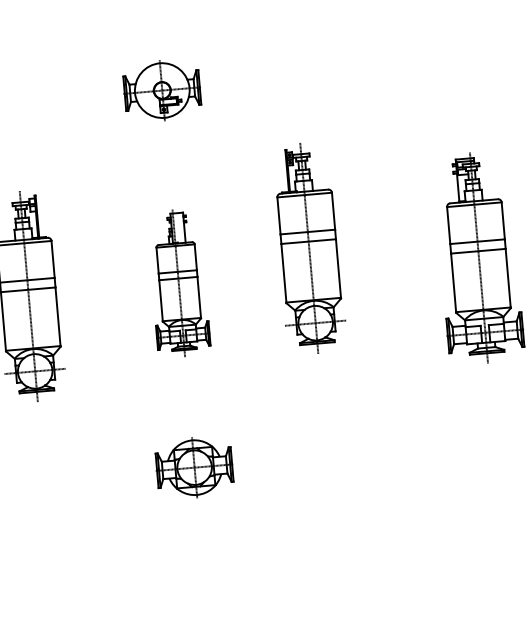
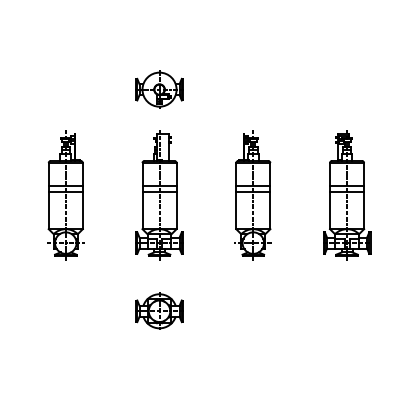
part: (162, 90) -> (159, 89), moved
part: (307, 247) -> (252, 195), moved
part: (178, 282) -> (159, 195), size x1.43

